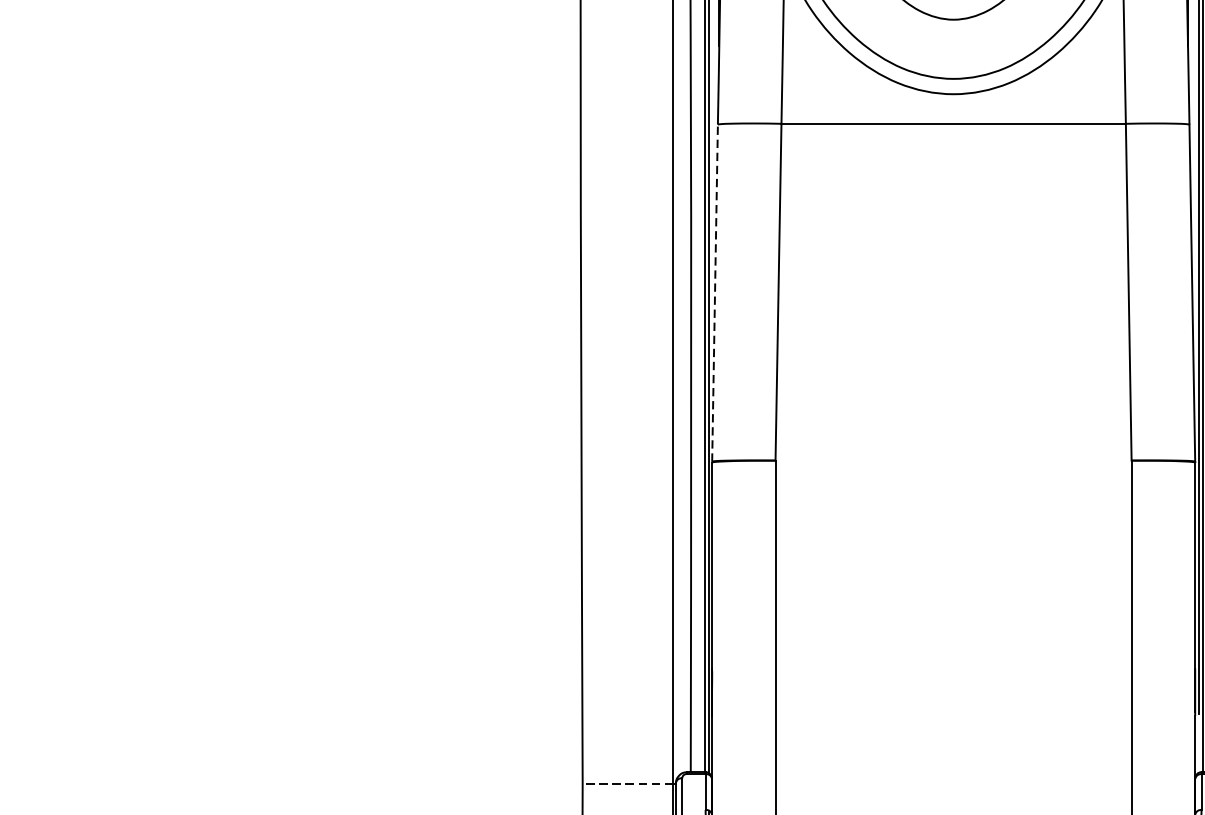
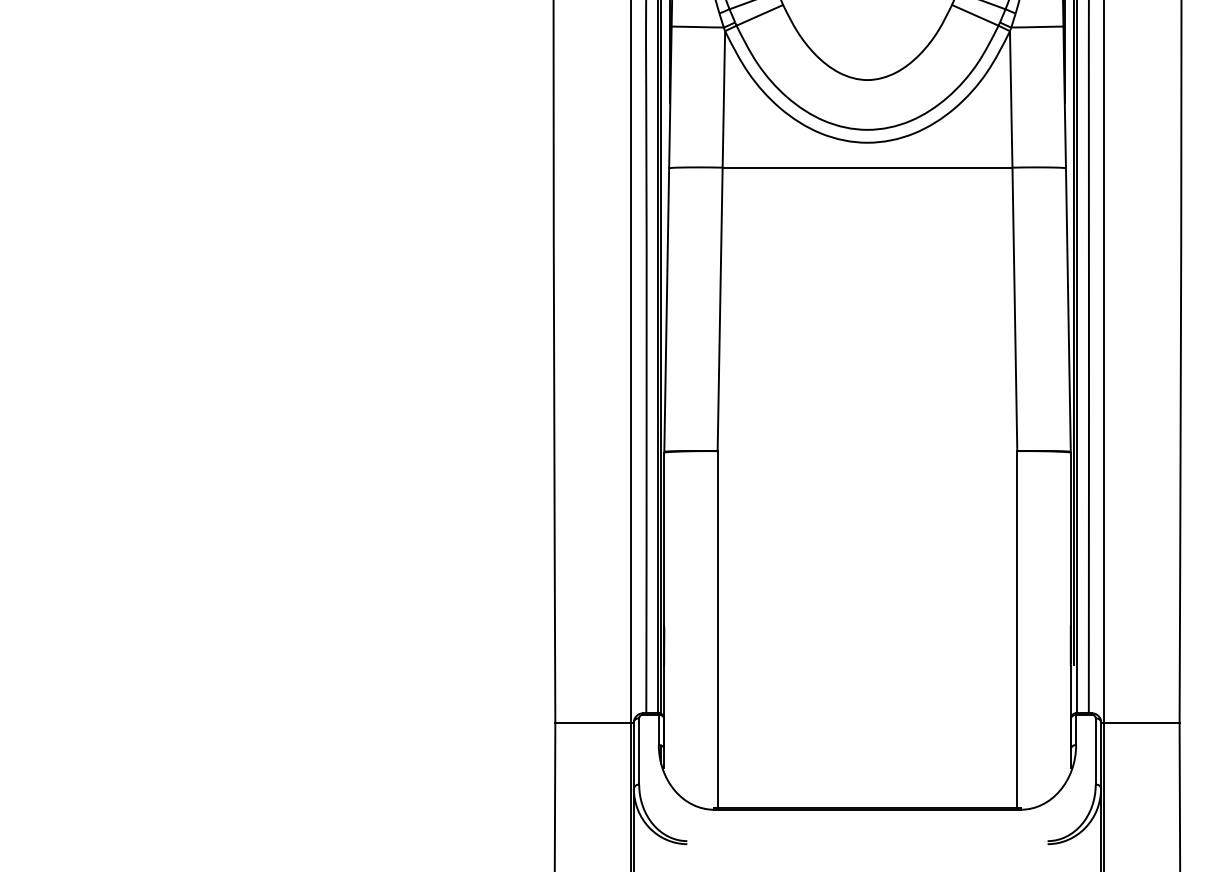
line: (714, 293) -> (666, 310), dashed -> solid
line: (628, 784) -> (593, 723), dashed -> solid

